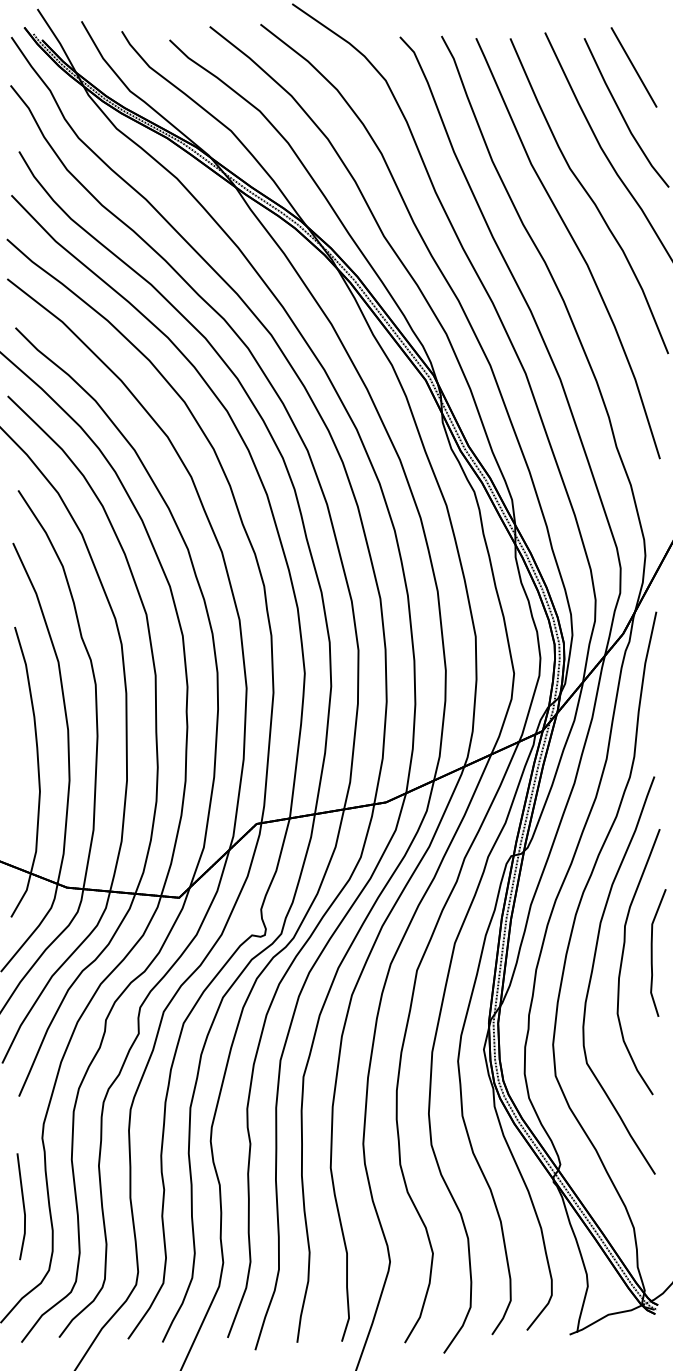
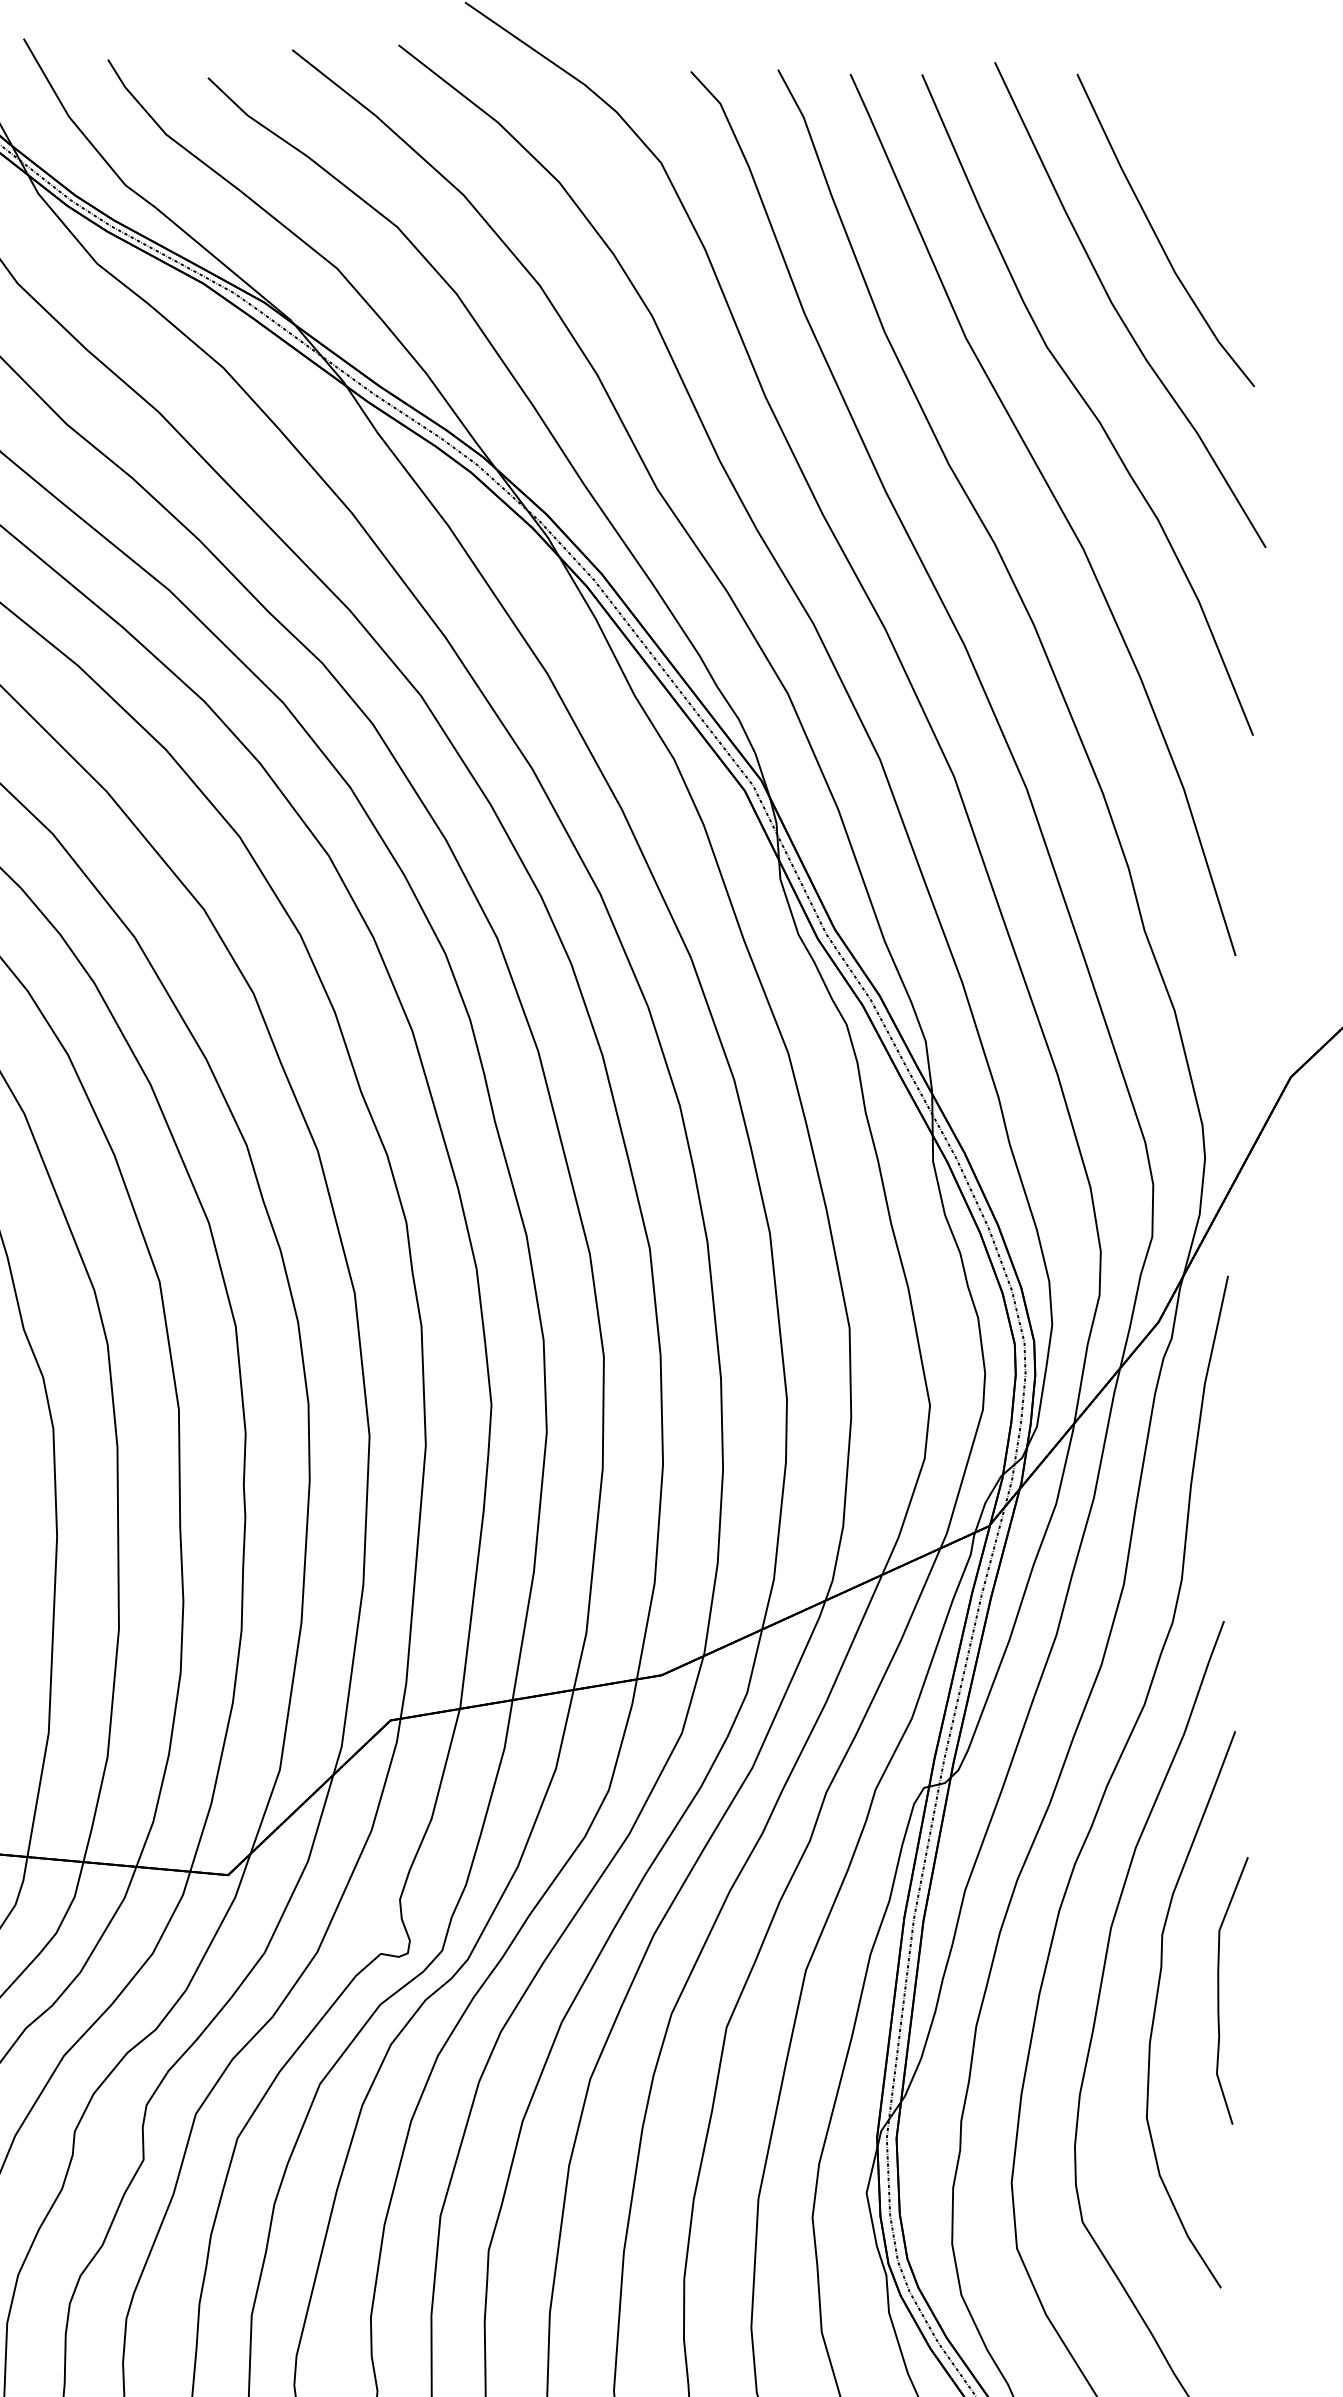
line: (633, 67) -> (1180, 135), removed

